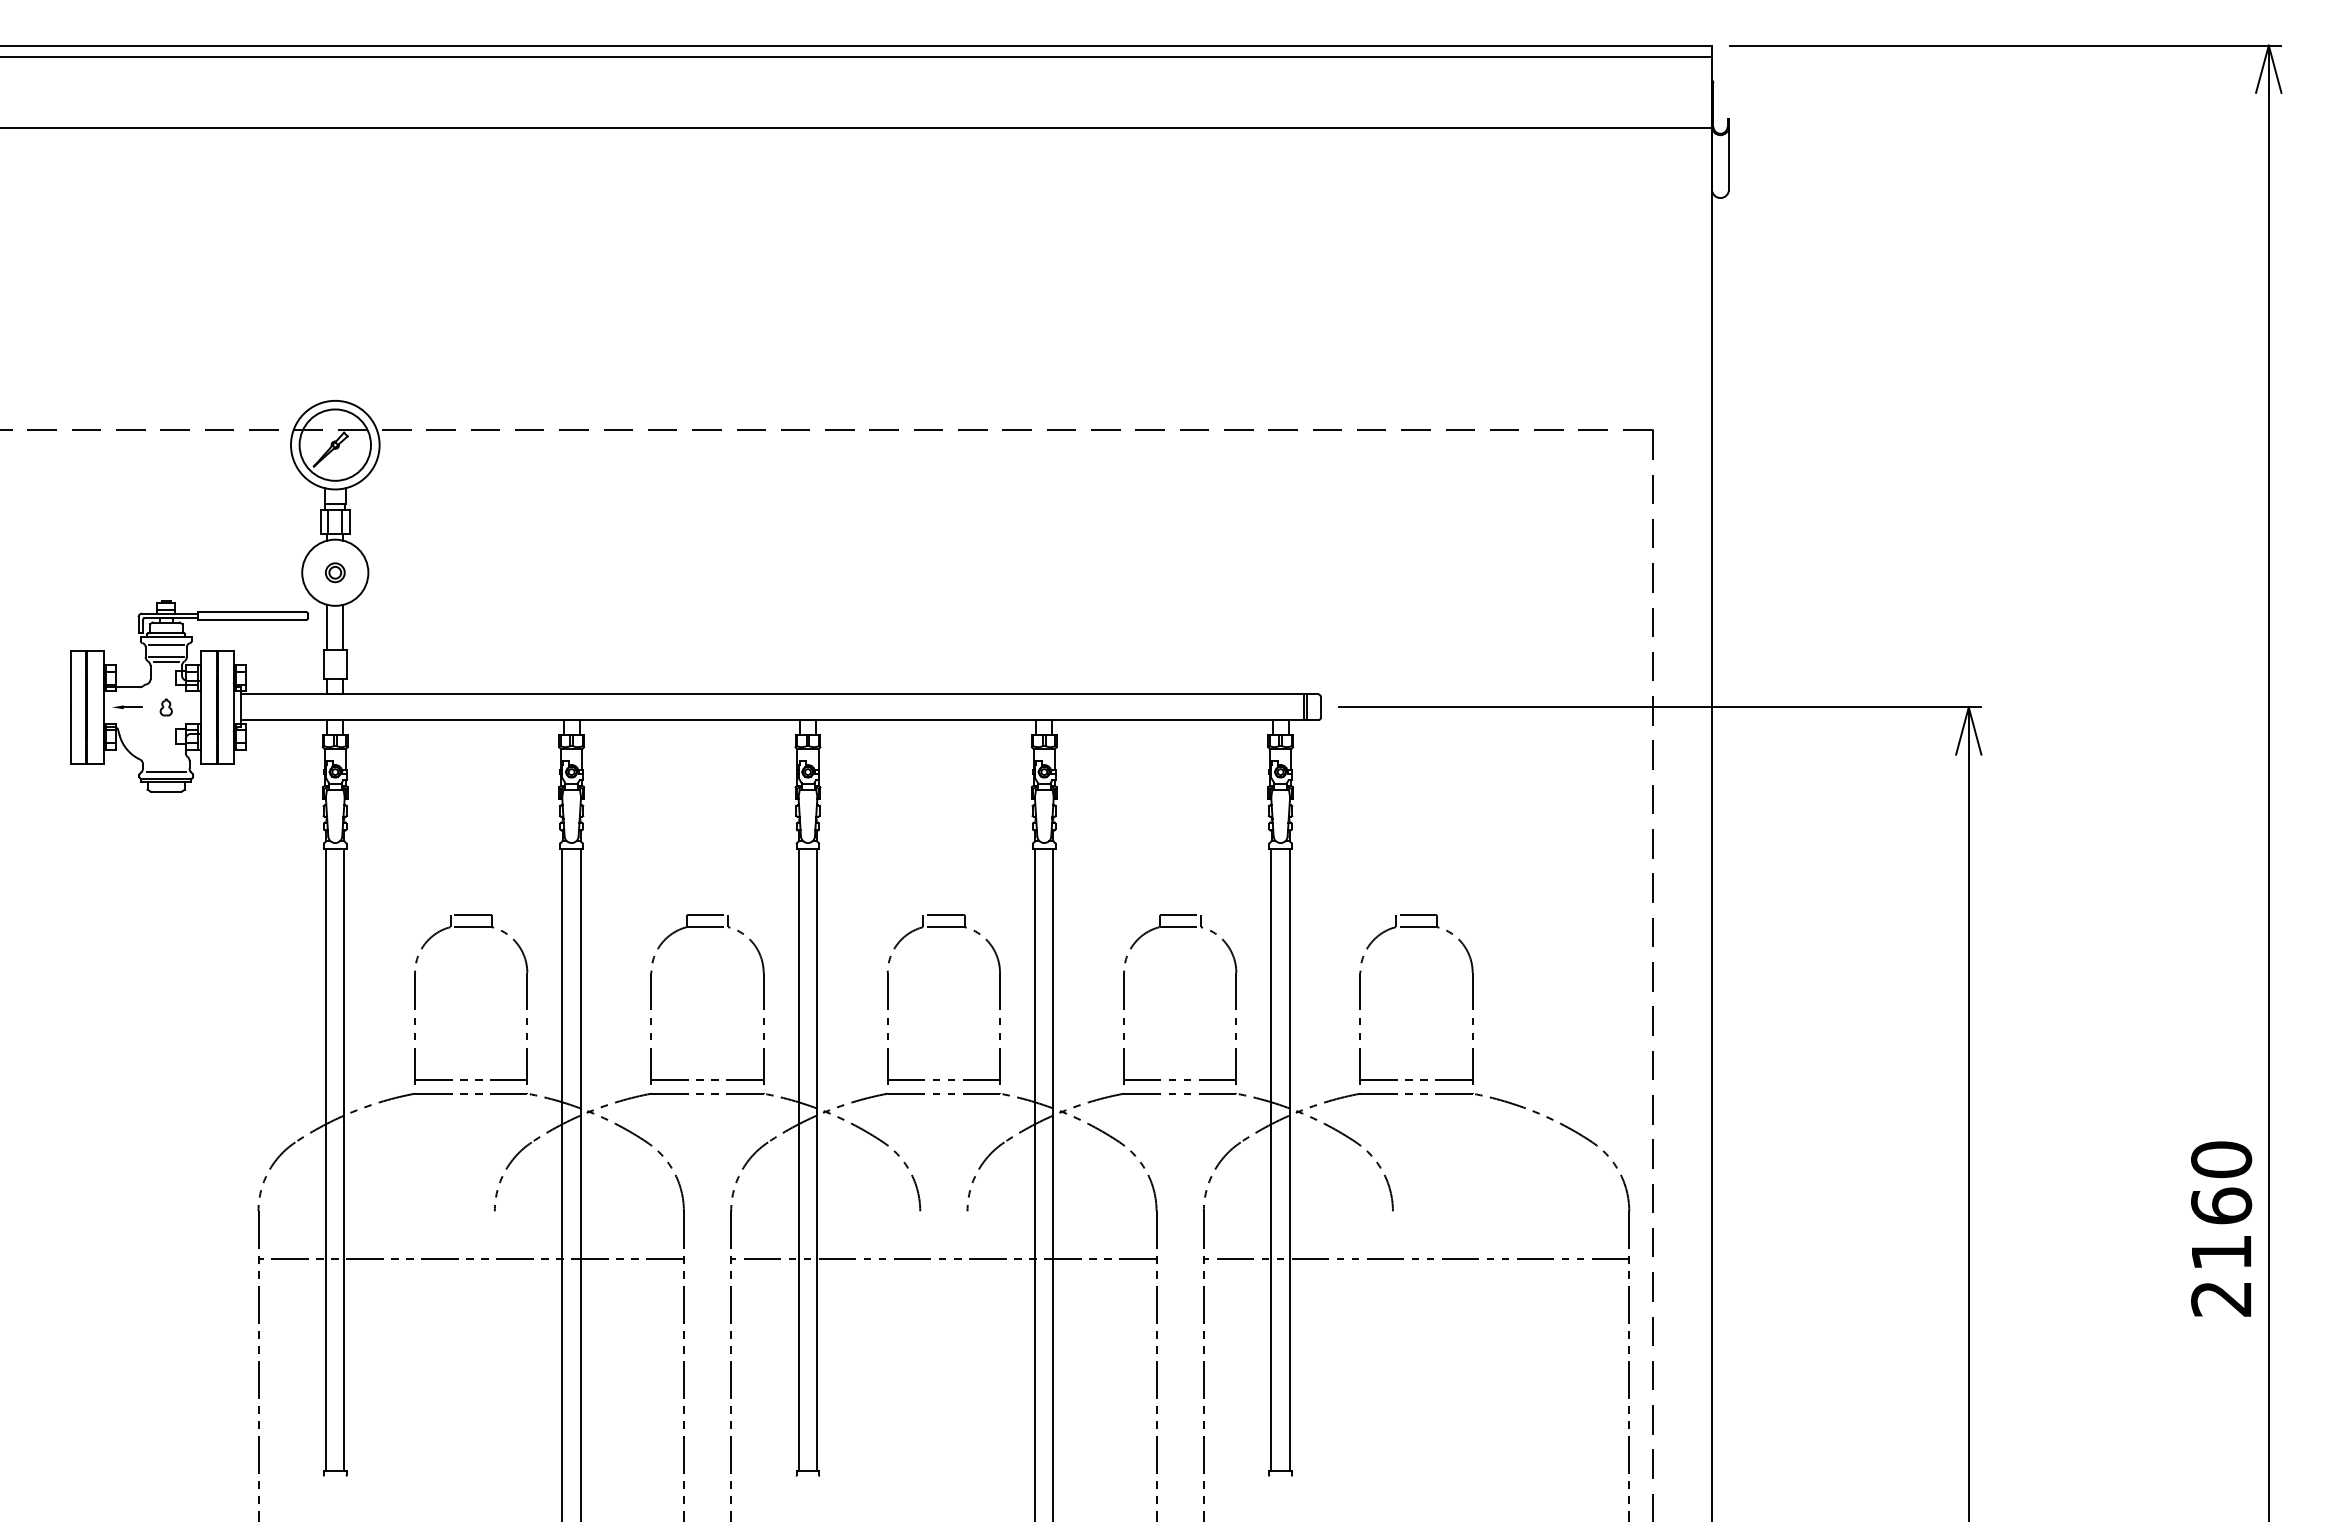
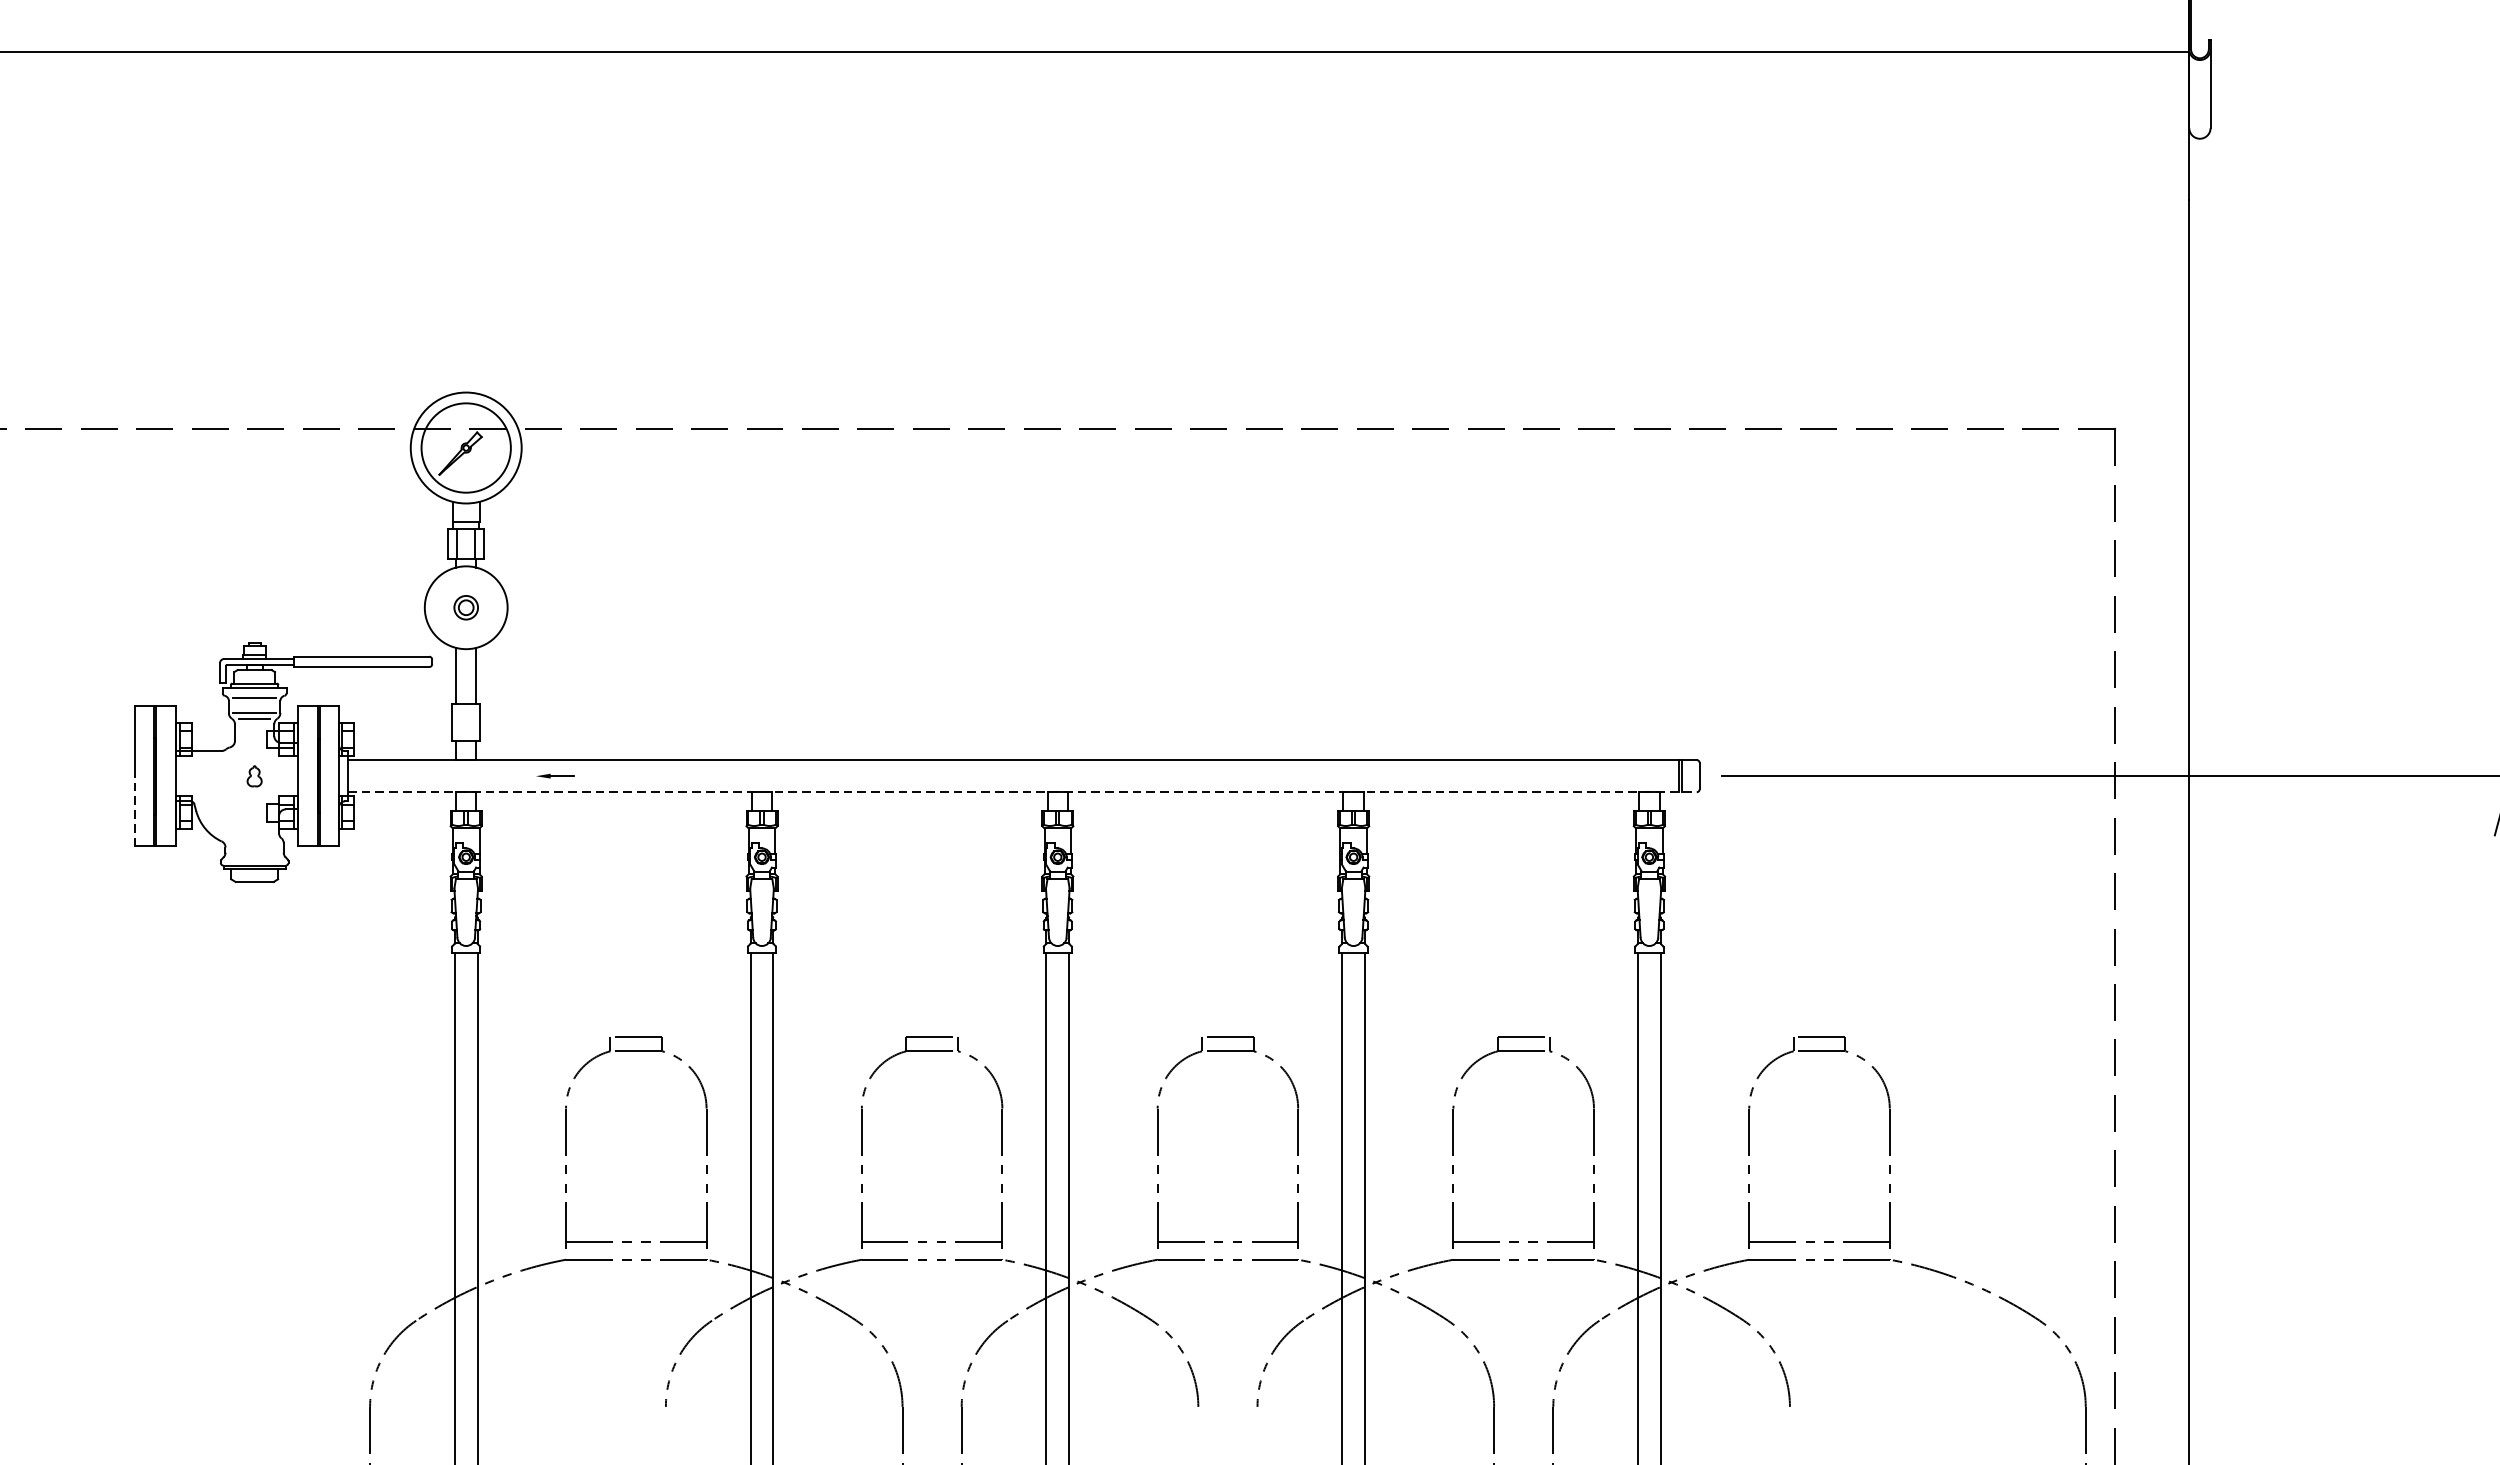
part: (127, 707) -> (555, 776), moved
line: (779, 720) -> (1022, 792), solid -> dashed
line: (70, 734) -> (134, 810), solid -> dashed
line: (166, 772) -> (254, 857), removed

